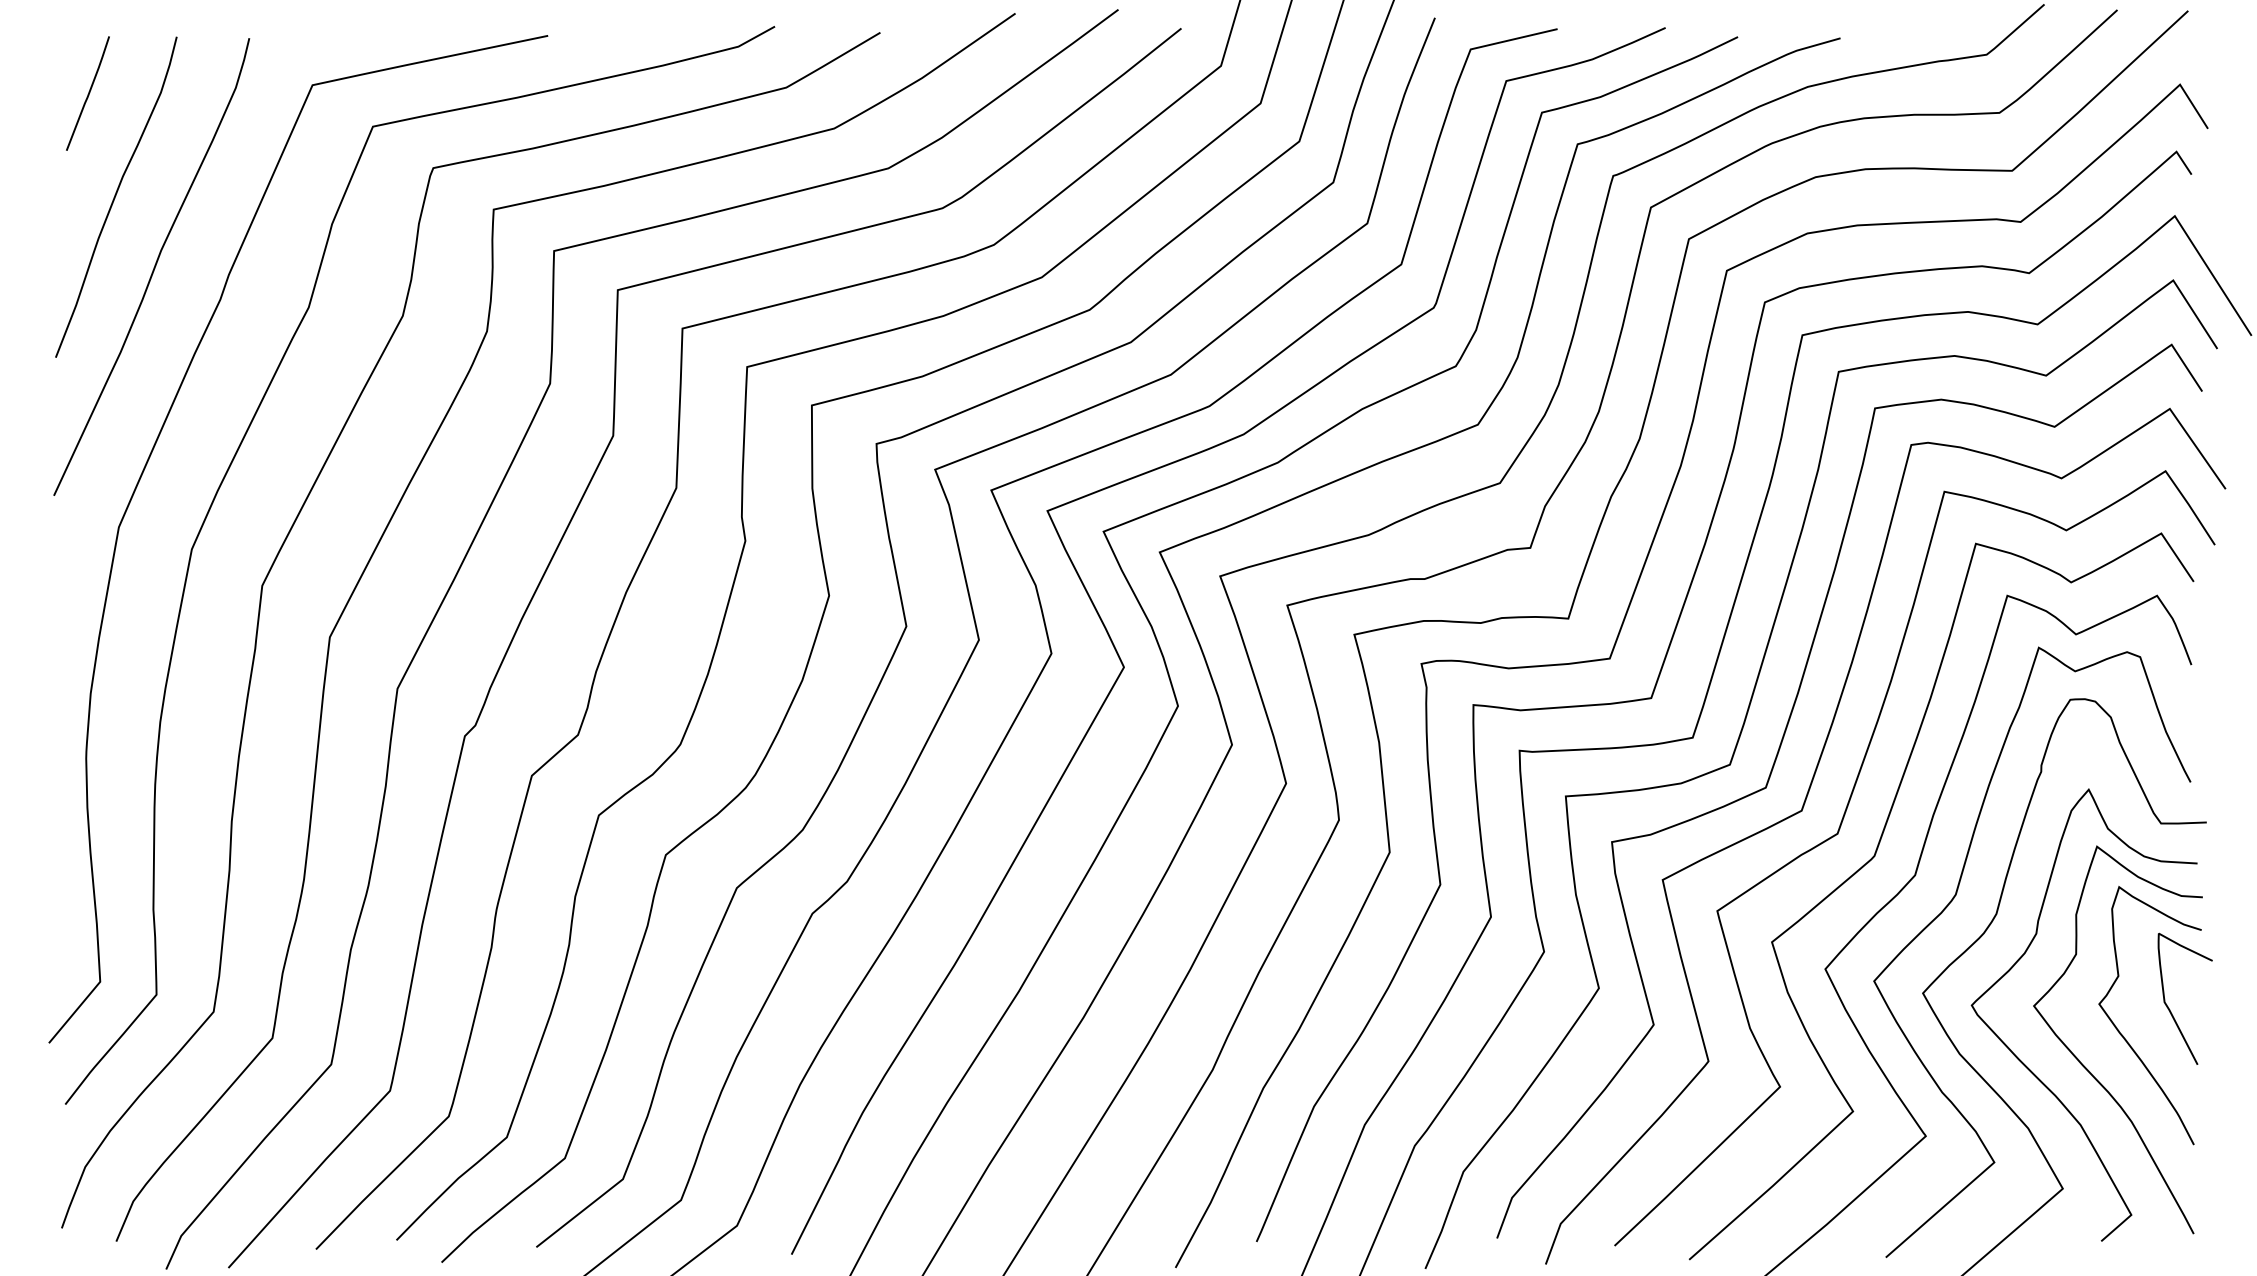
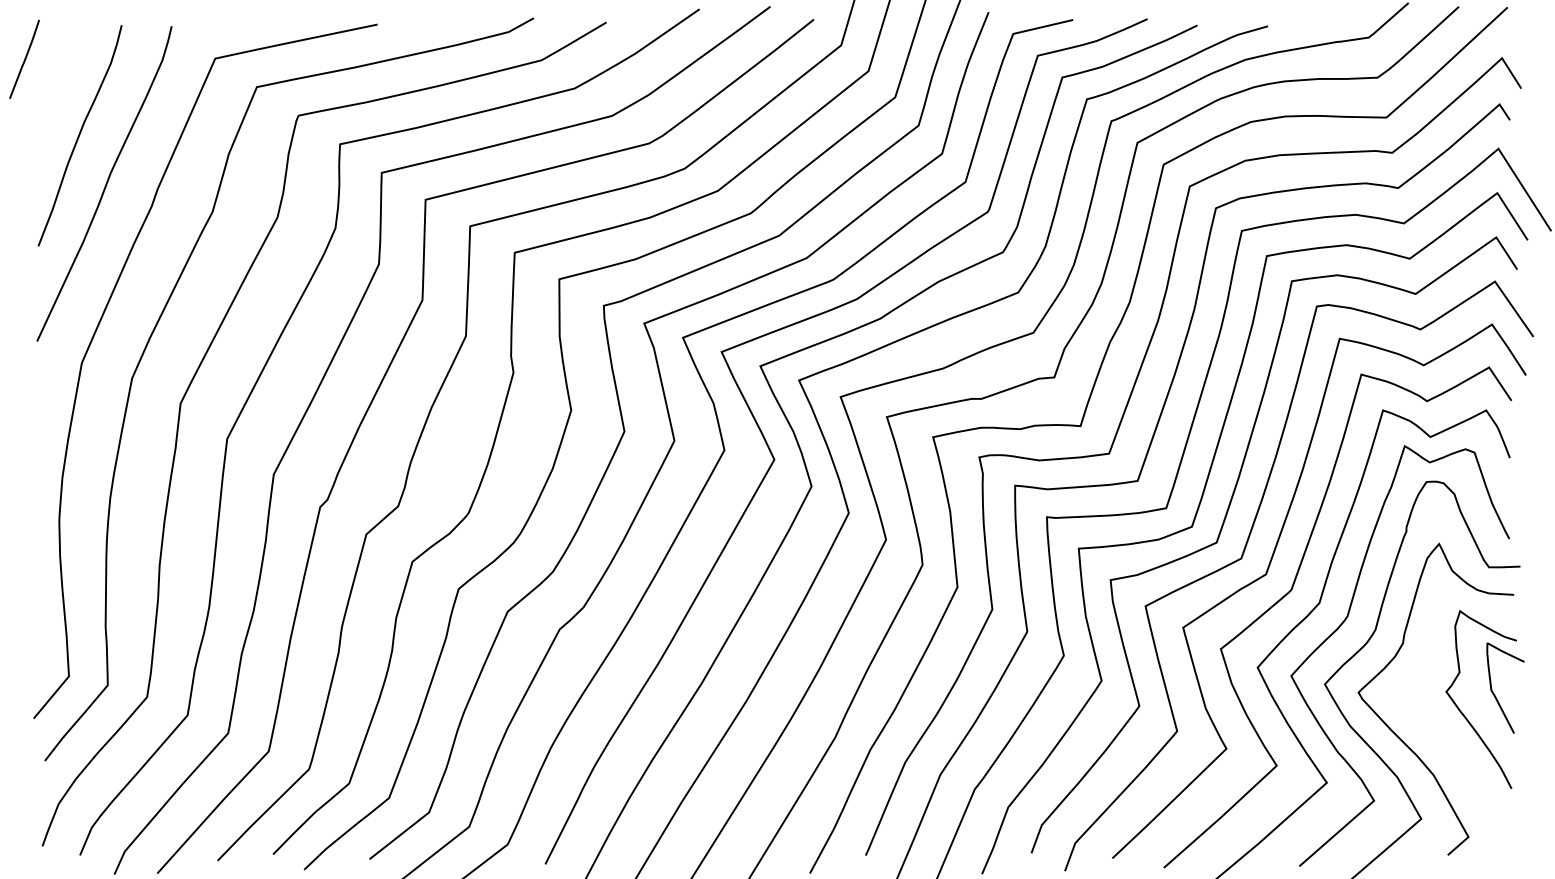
line: (87, 92) -> (24, 58), moved
curve: (2083, 1063) -> (1435, 732), removed

